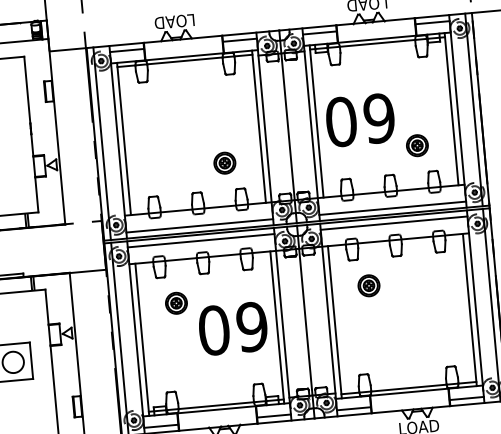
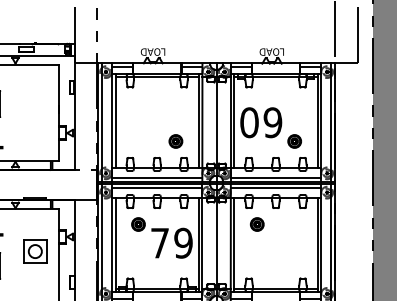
text: (213, 329) -> (159, 242), 09 -> 79

